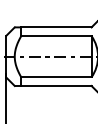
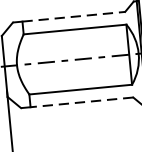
line: (56, 27) -> (73, 16), solid -> dashed
line: (55, 85) -> (80, 101), solid -> dashed

